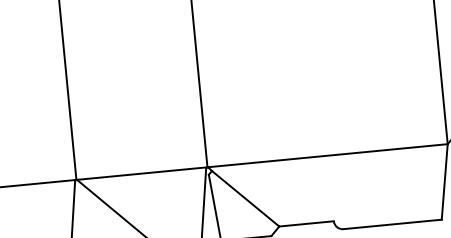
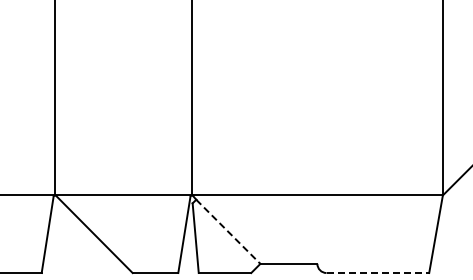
line: (245, 199) -> (228, 232), solid -> dashed
line: (393, 224) -> (378, 273), solid -> dashed

